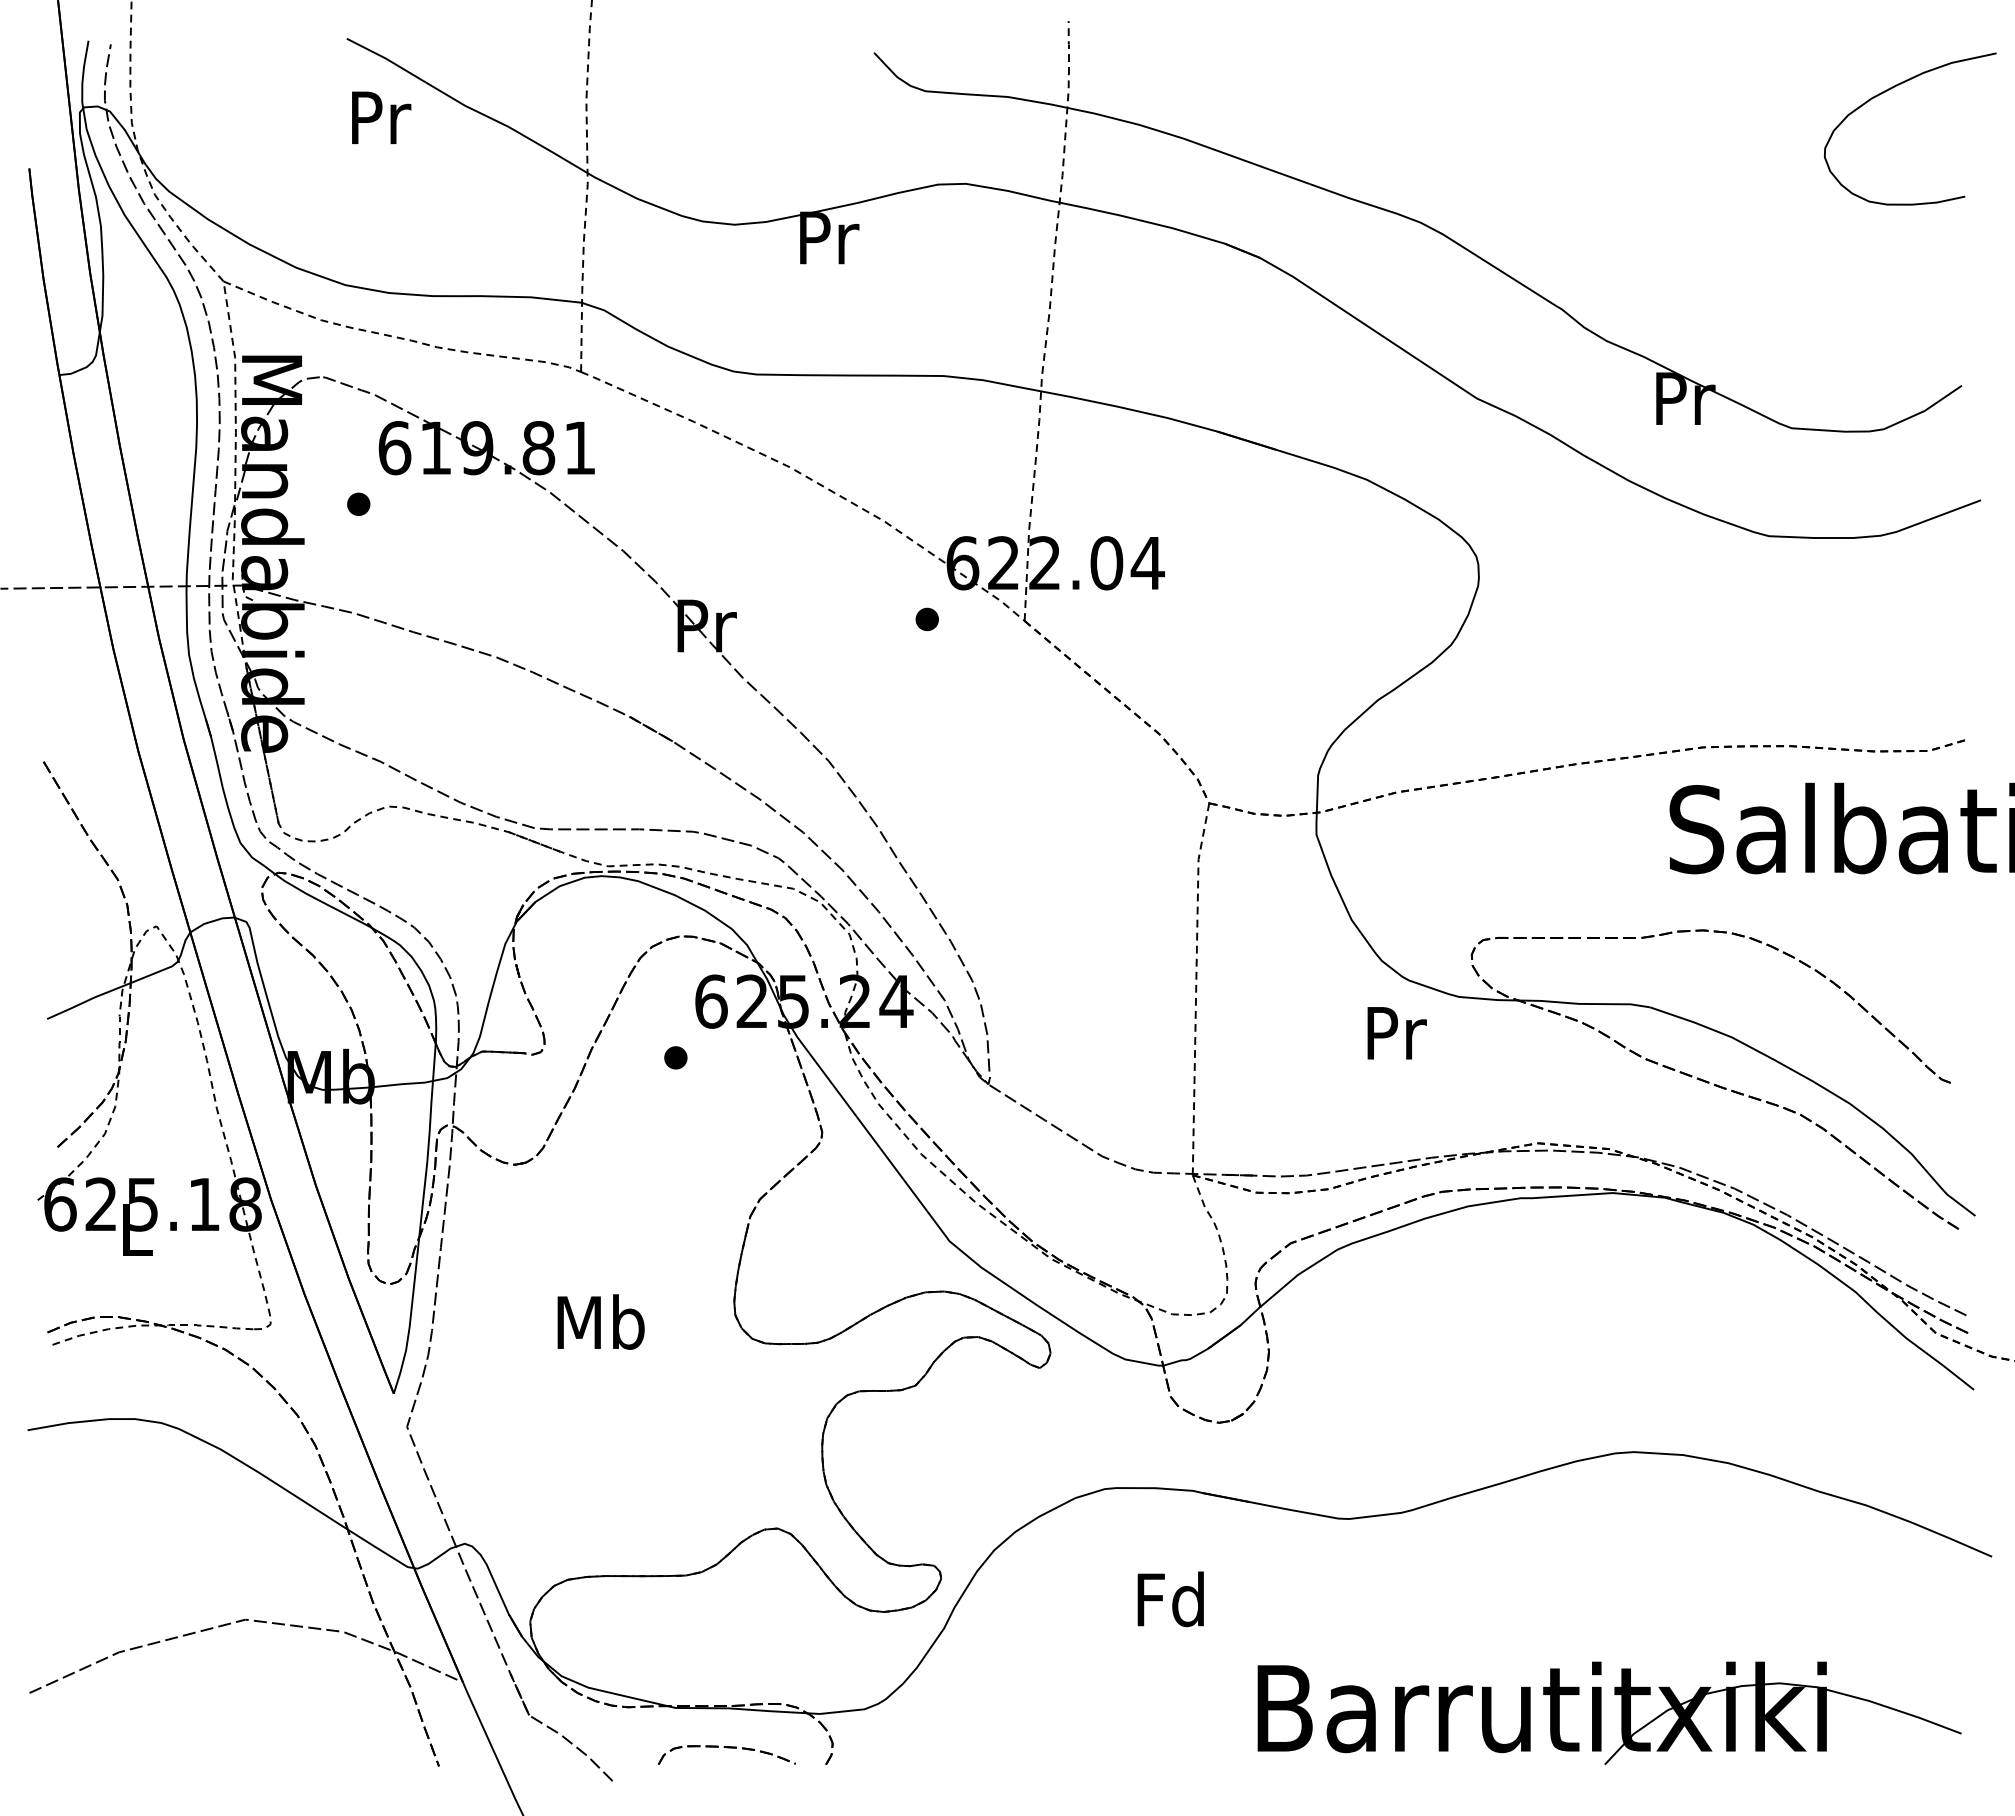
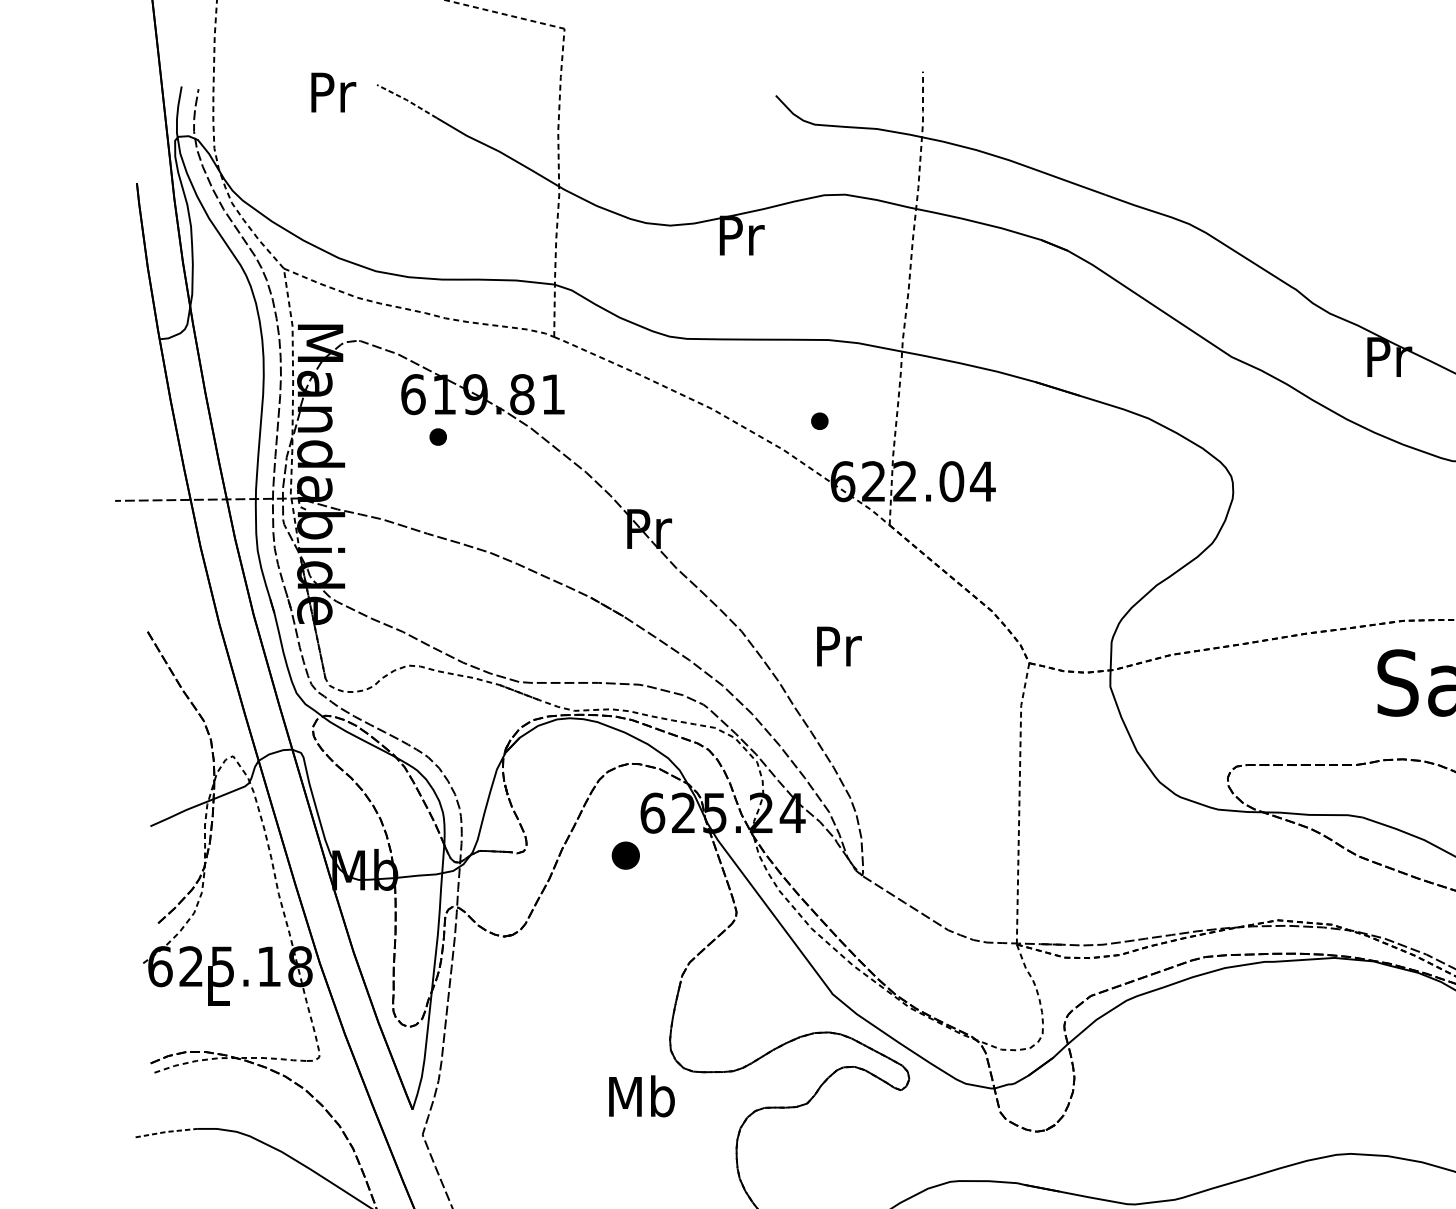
line: (386, 59) -> (407, 100), solid -> dashed
text: (381, 117) -> (333, 92), moved
part: (358, 503) -> (438, 436), moved
part: (926, 619) -> (819, 421), moved
text: (1396, 1033) -> (838, 646), moved
part: (675, 1057) -> (625, 855), size x1.6
text: (600, 1321) -> (641, 1095), moved
line: (68, 1423) -> (166, 1132), solid -> dashed

